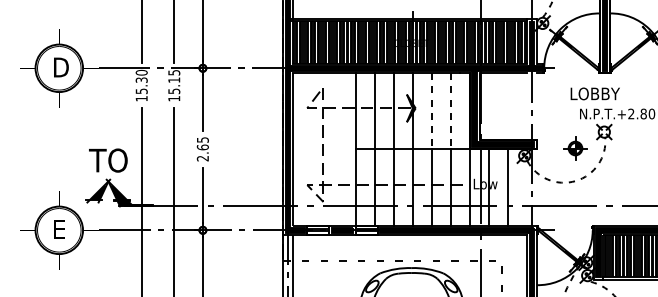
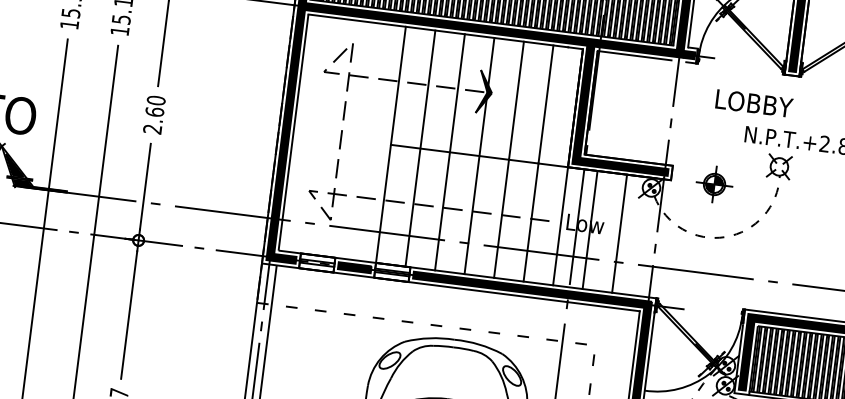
text: (594, 93) -> (753, 102), moved
line: (431, 111) -> (515, 101), dashed -> solid
line: (450, 111) -> (545, 104), dashed -> solid
text: (202, 139) -> (155, 99), 2.65 -> 2.60
part: (575, 148) -> (714, 184), moved

